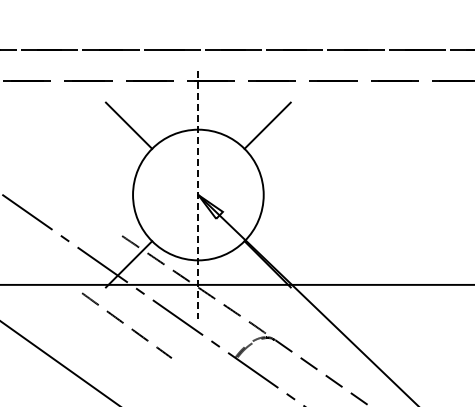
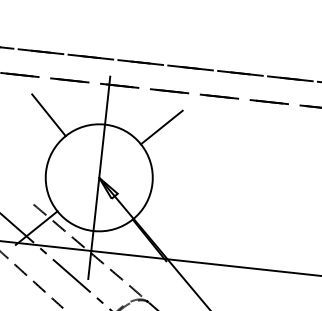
line: (198, 195) -> (99, 178), dashed -> solid

